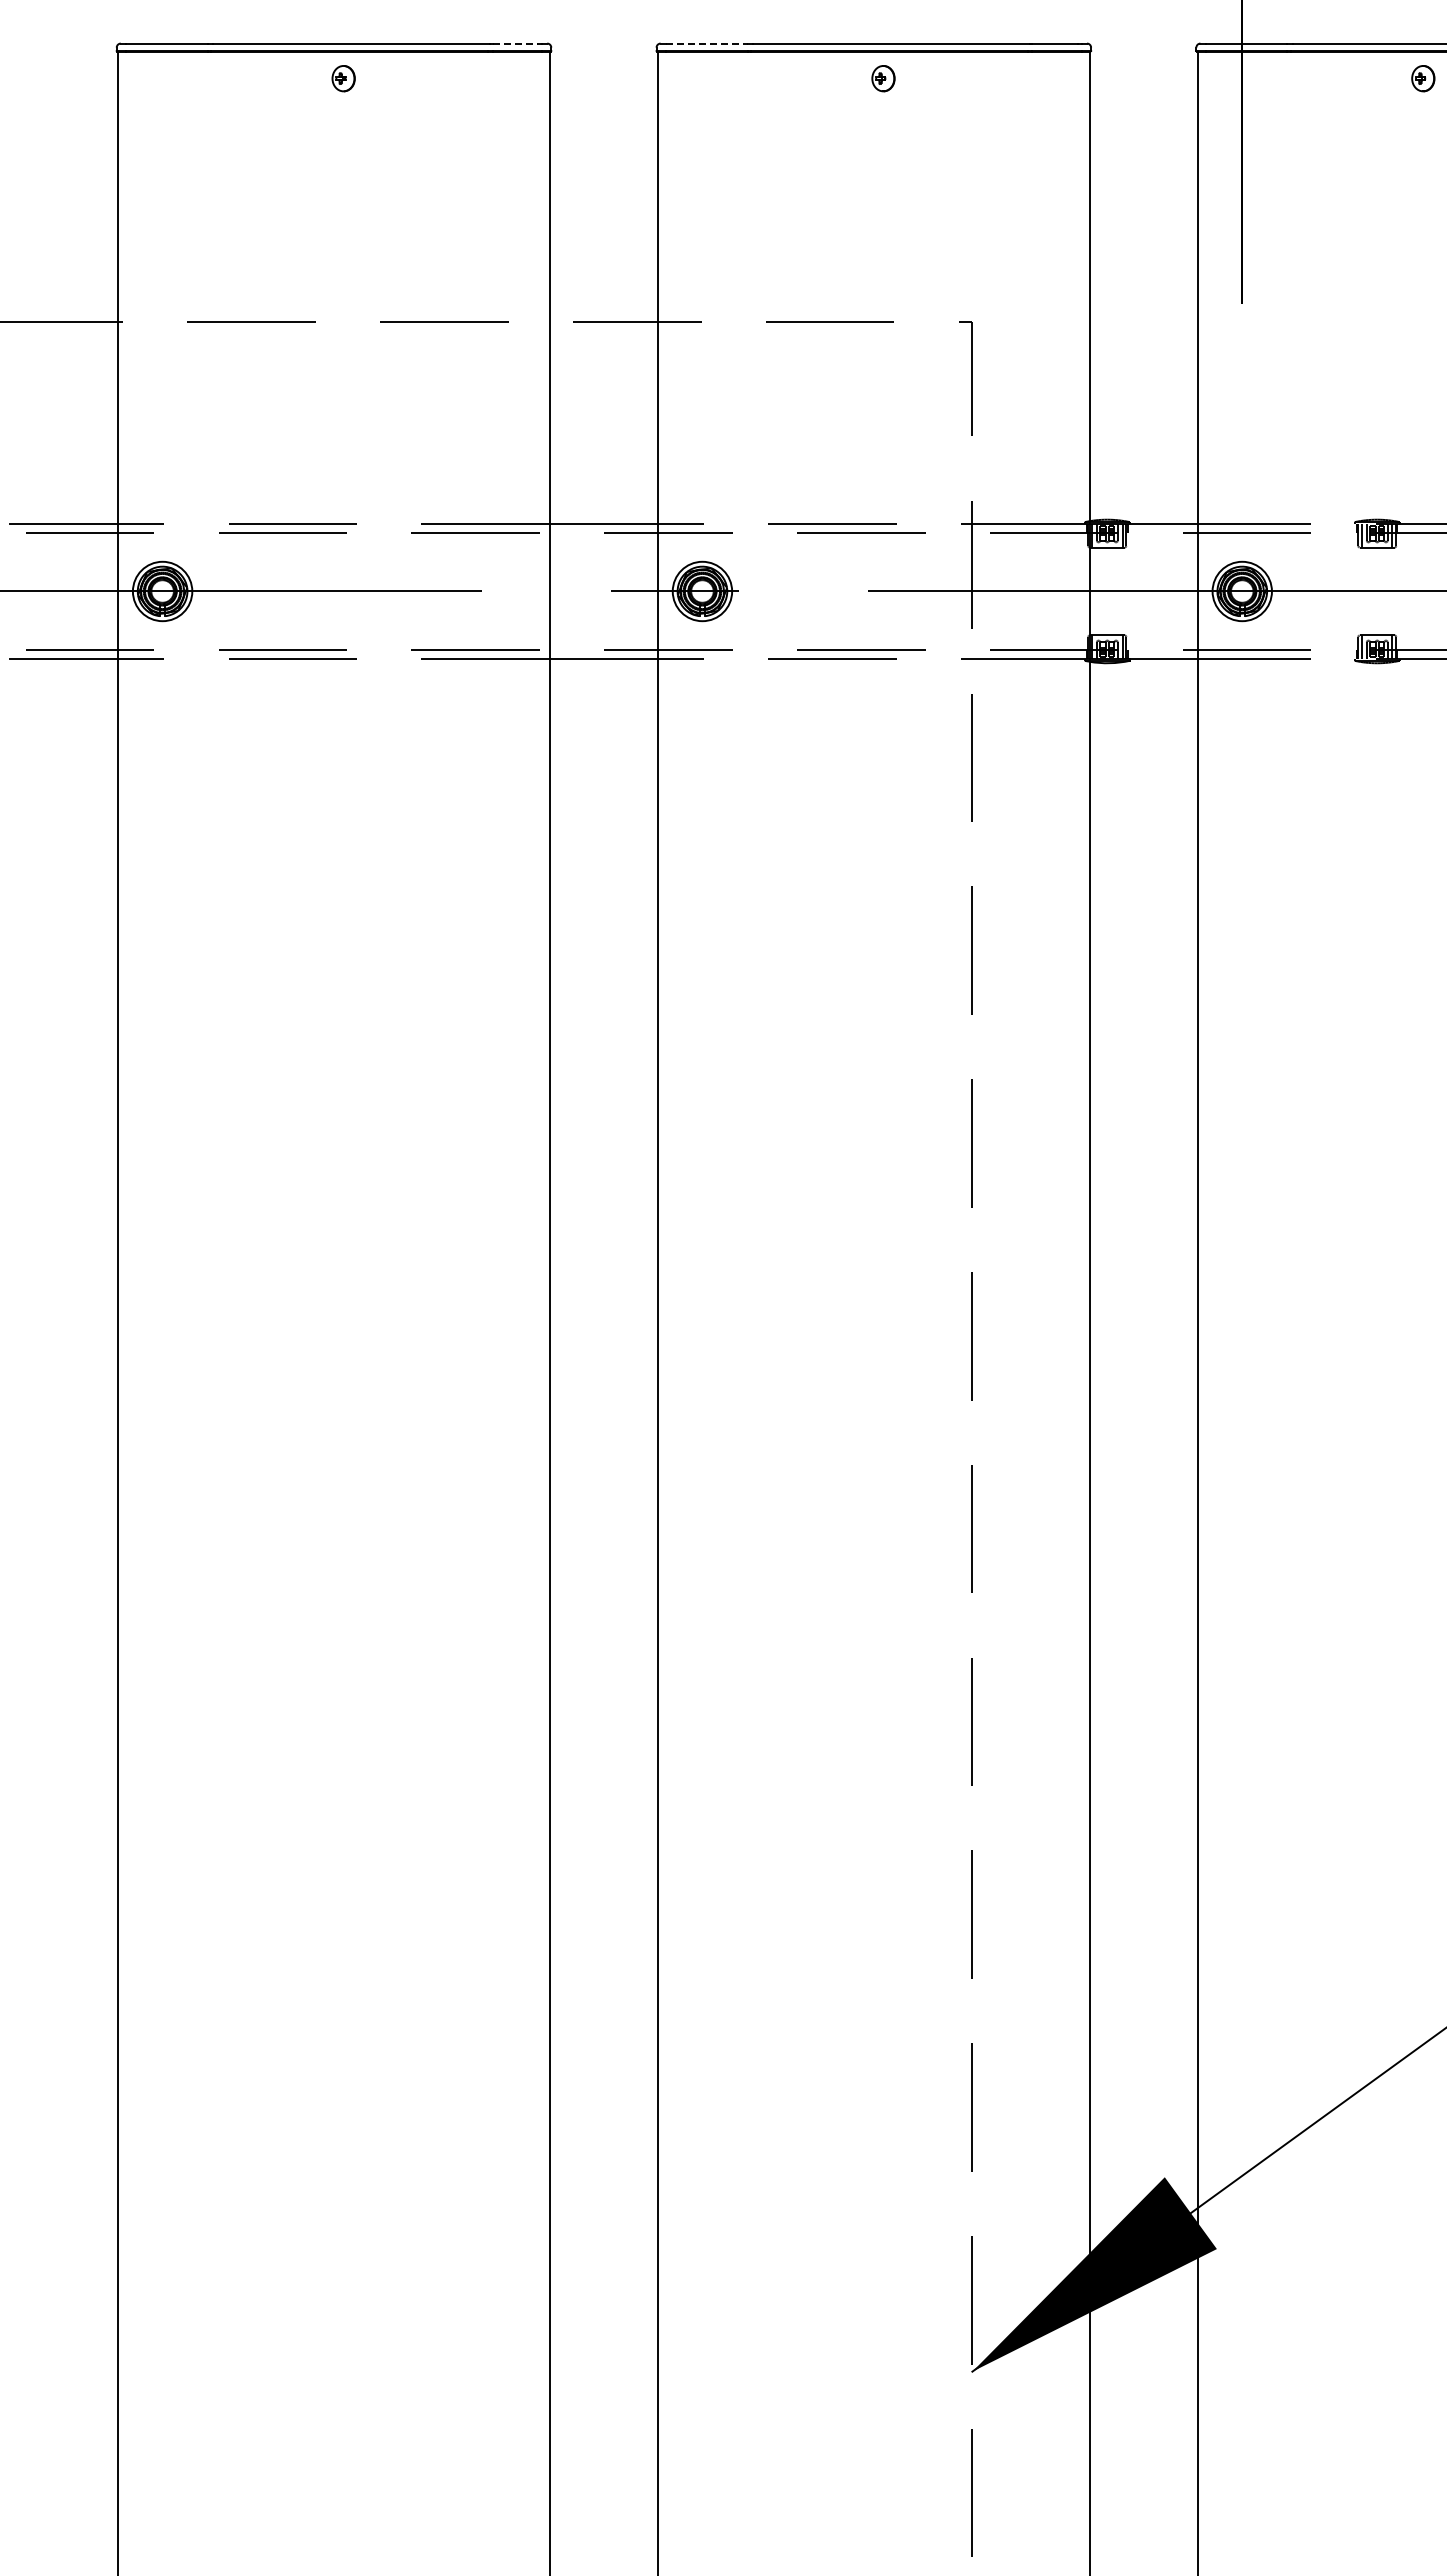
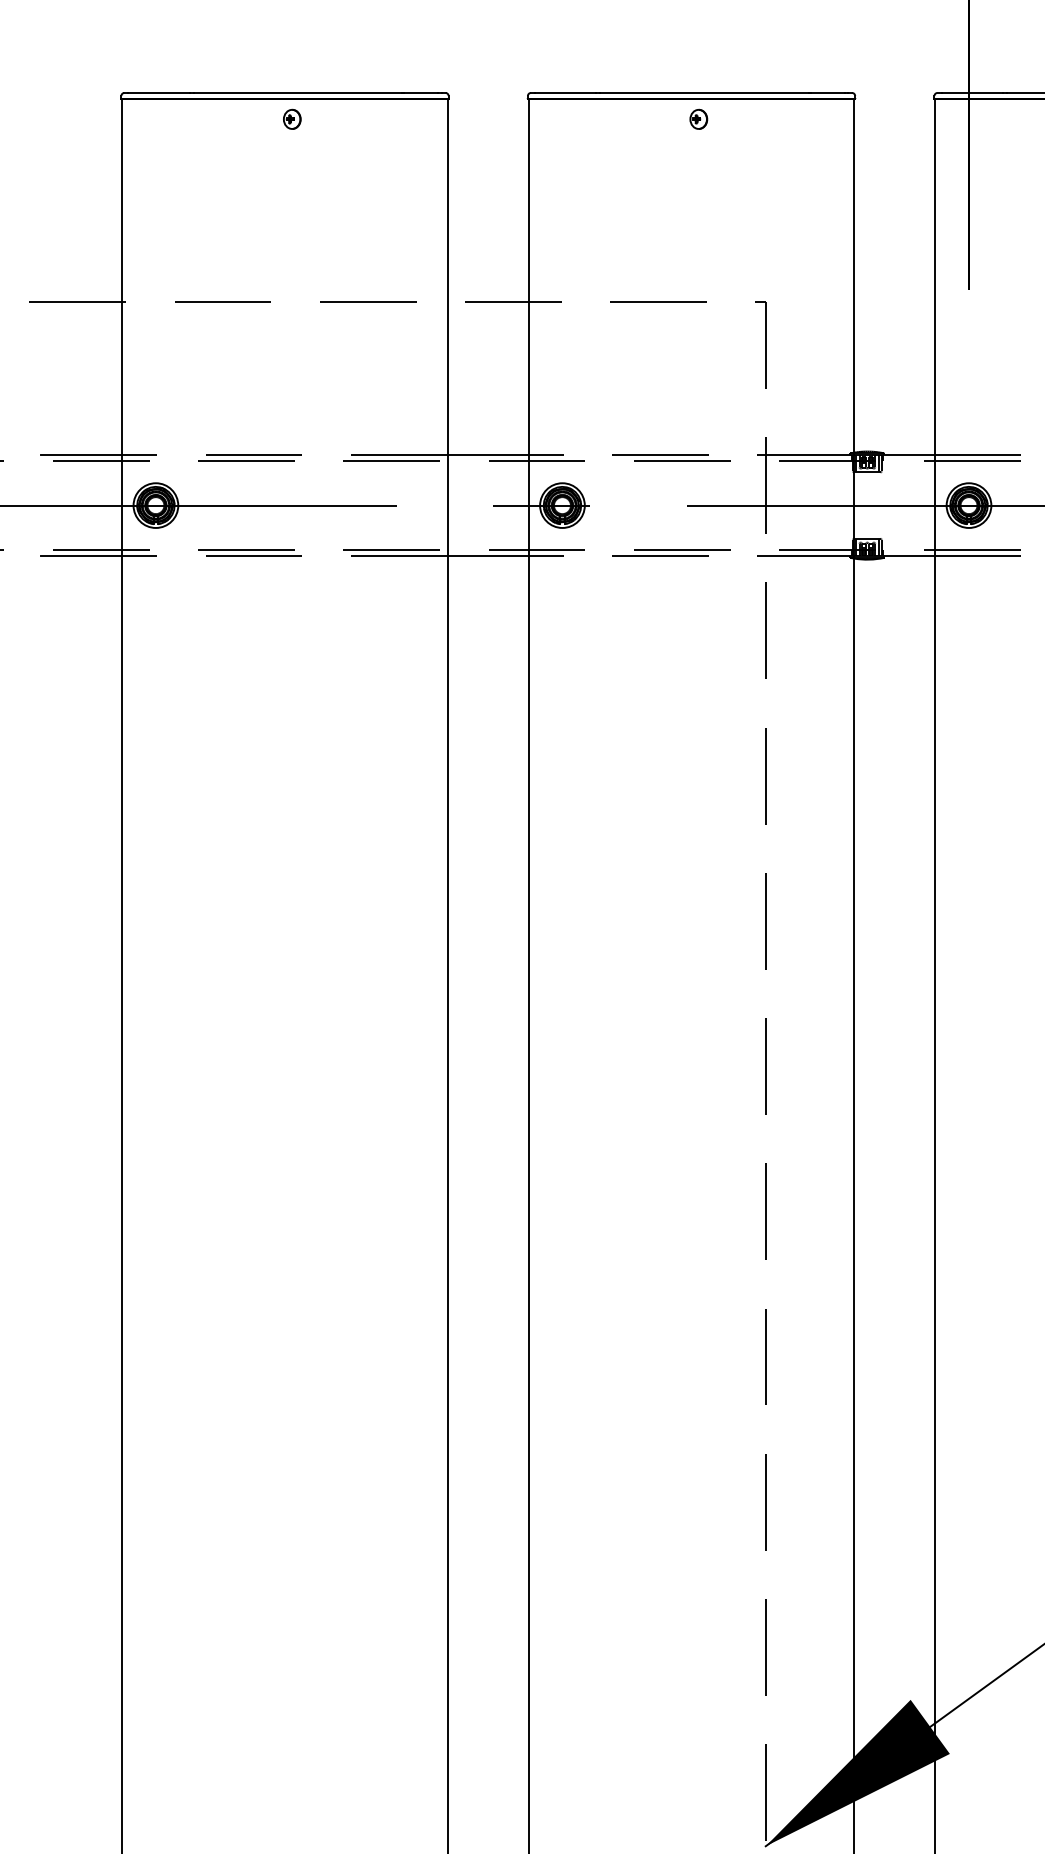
line: (515, 43) -> (421, 92), dashed -> solid
line: (706, 43) -> (565, 92), dashed -> solid

